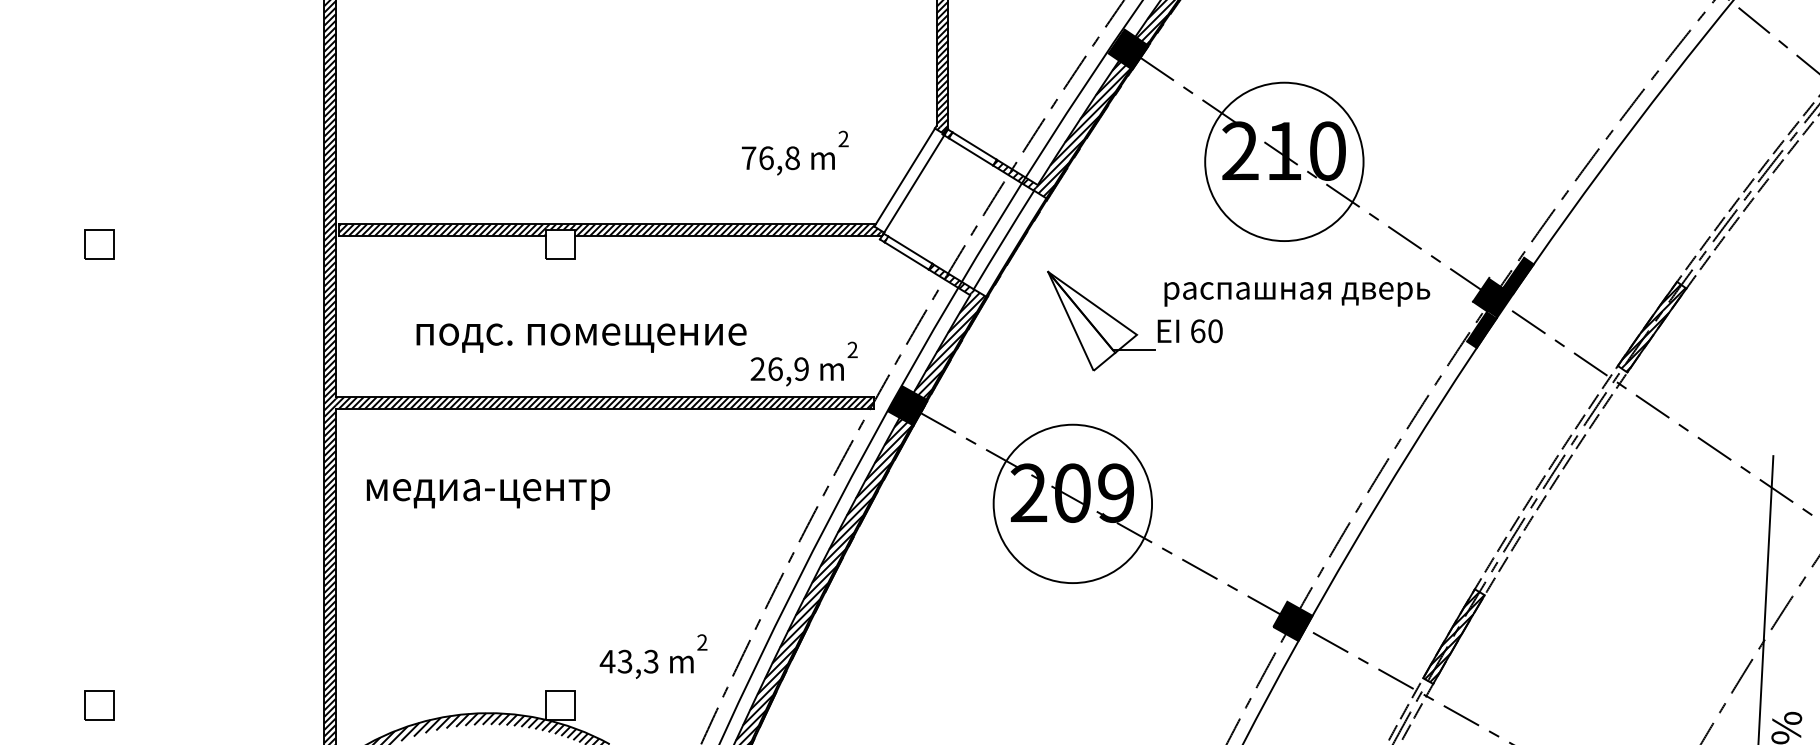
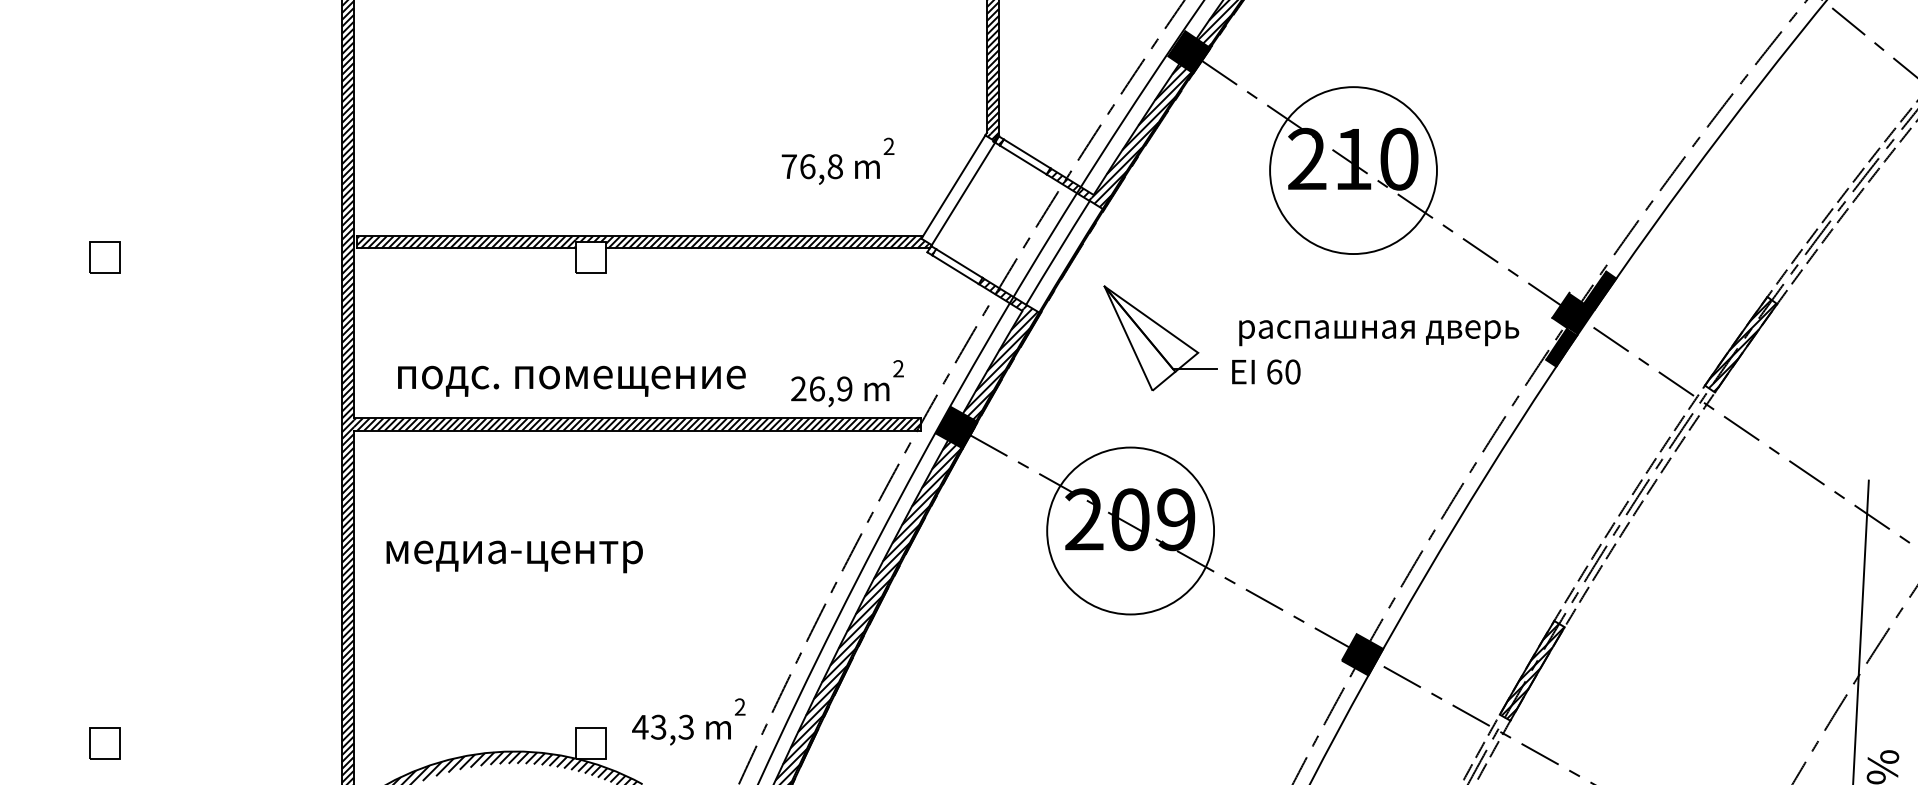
text: (1293, 312) -> (1375, 352), moved
text: (581, 337) -> (571, 380), moved
text: (488, 493) -> (514, 556), moved
text: (653, 656) -> (688, 721), moved

